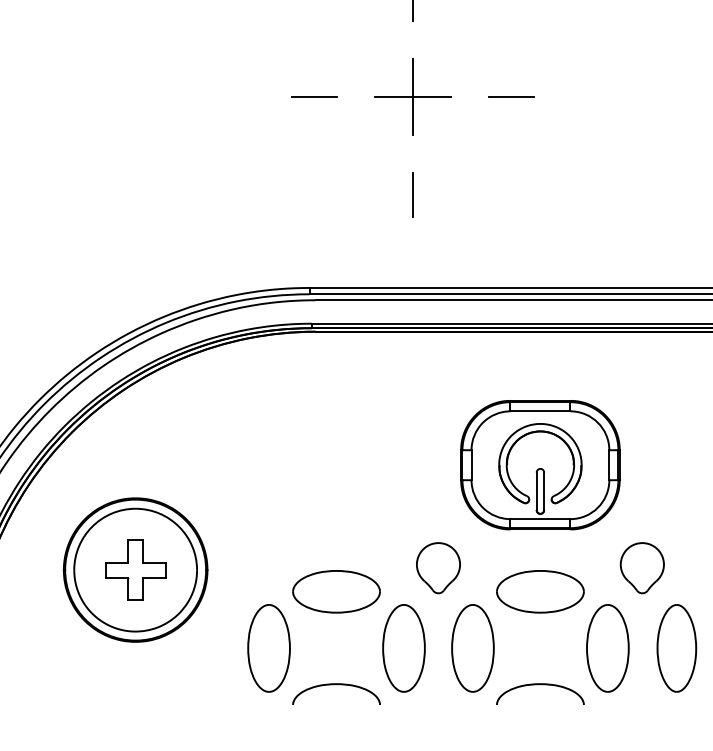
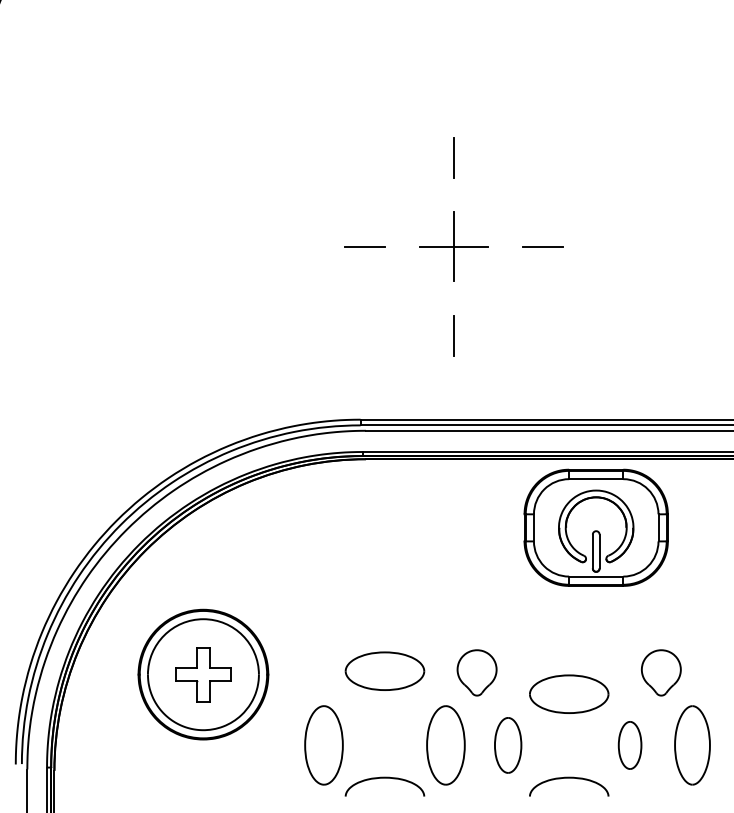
part: (539, 464) -> (595, 527), moved
part: (336, 590) -> (384, 670), moved
part: (472, 648) -> (507, 745), size x0.7
part: (607, 648) -> (629, 745), size x0.6

